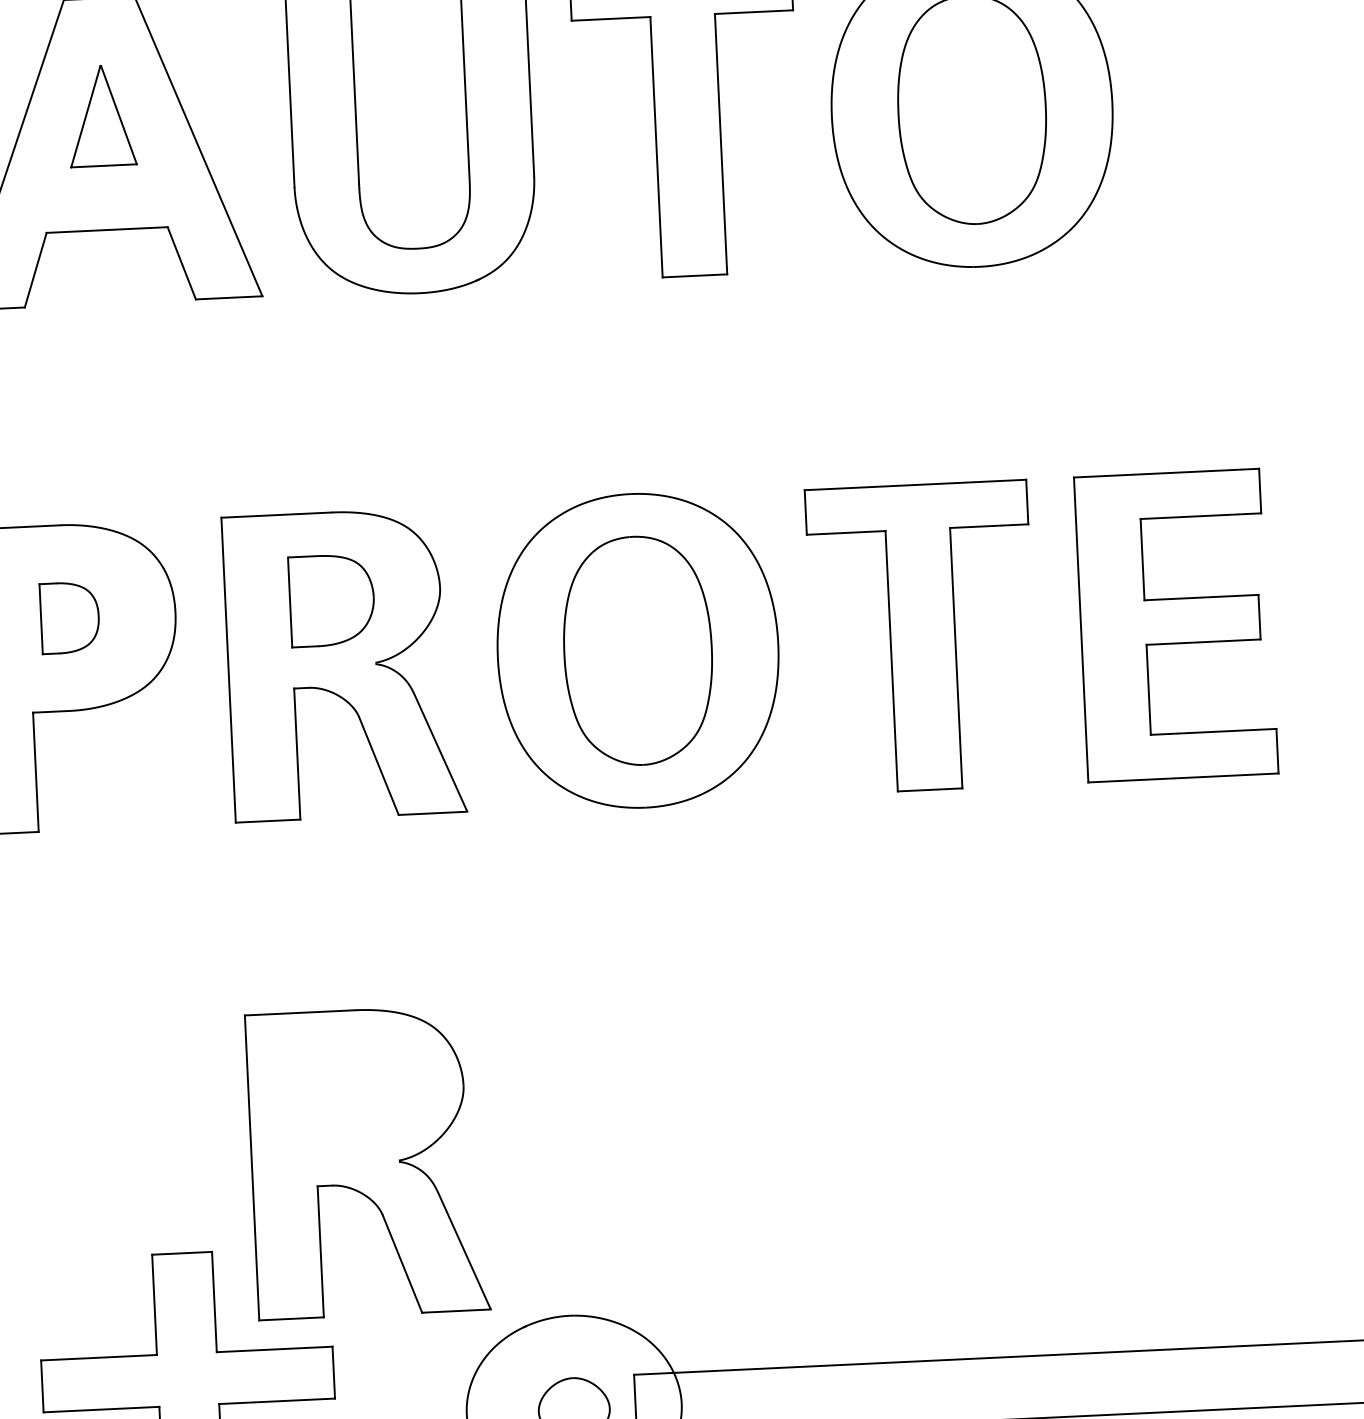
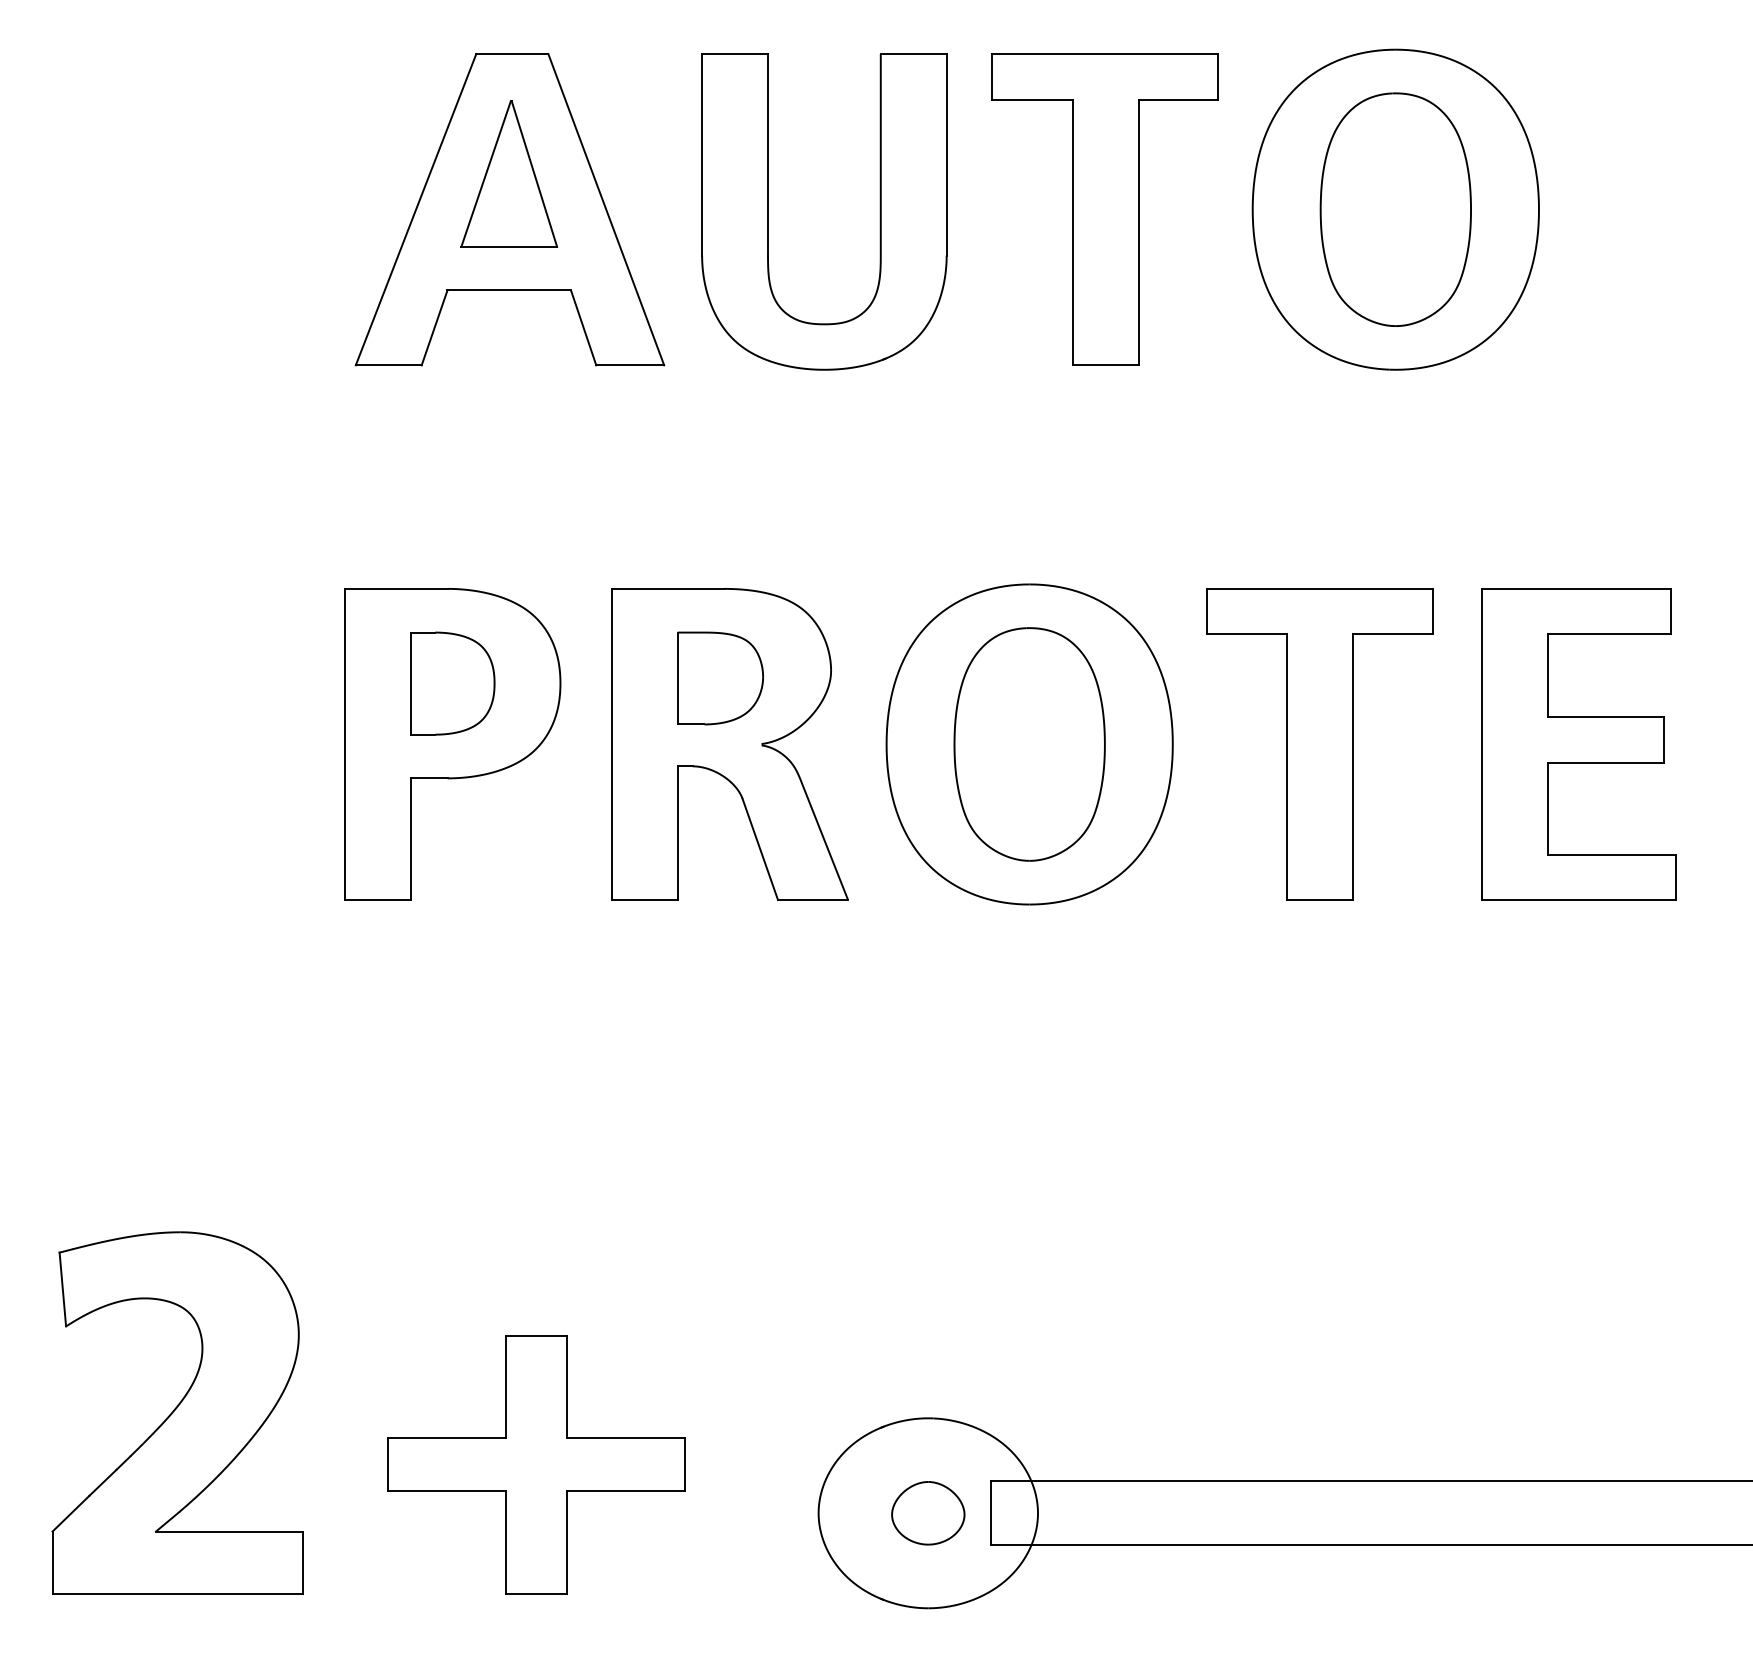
part: (101, 115) -> (508, 173), size x1.43
part: (69, 617) -> (452, 683), size x1.43
part: (367, 1162) -> (729, 1252), removed

